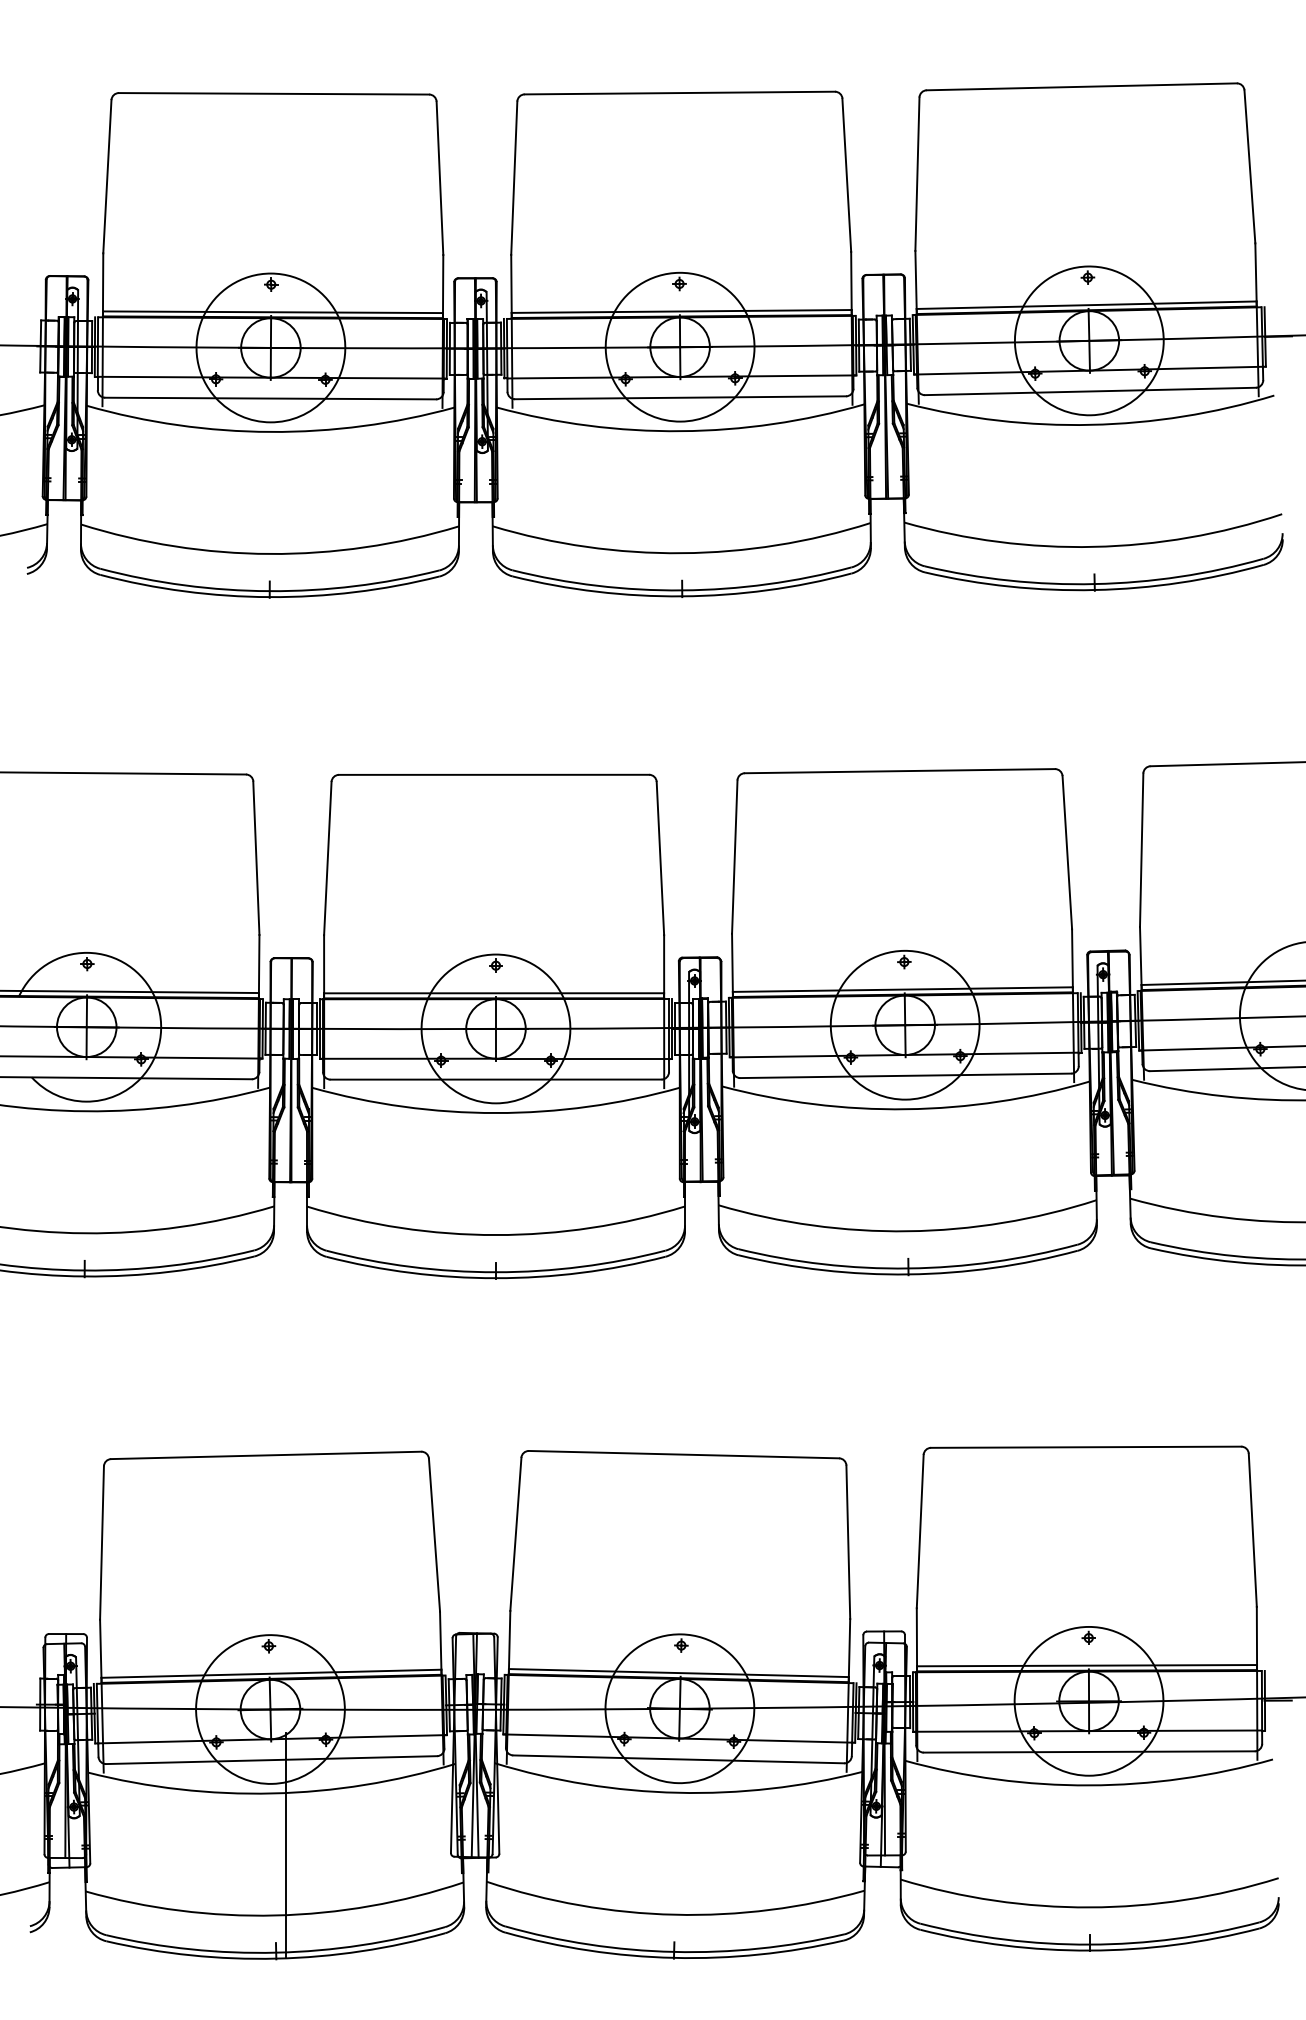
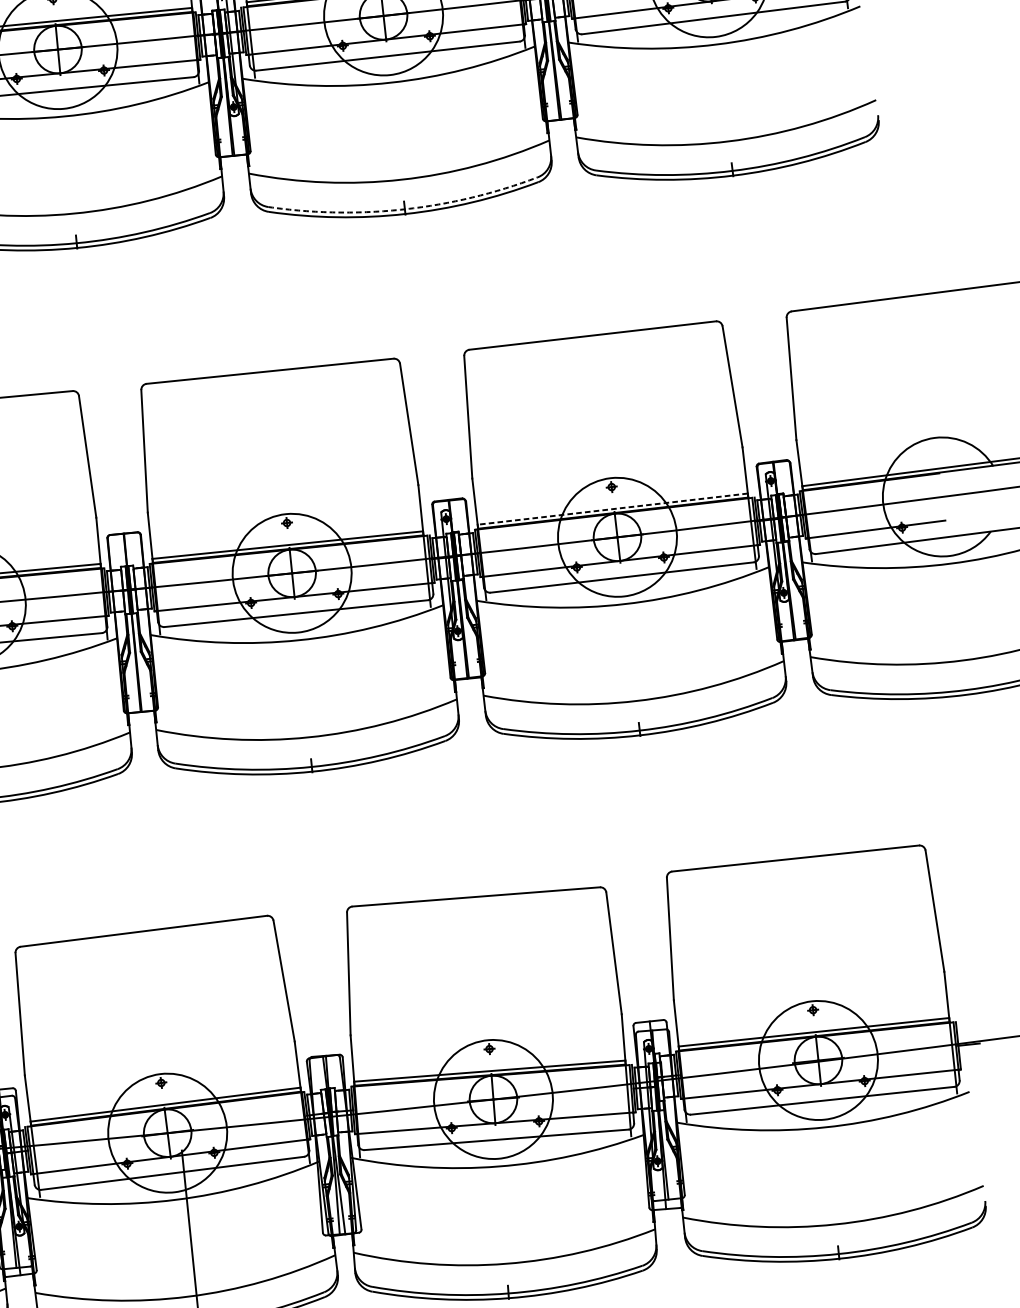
arc: (682, 590) -> (405, 209), solid -> dashed
line: (902, 989) -> (612, 509), solid -> dashed

